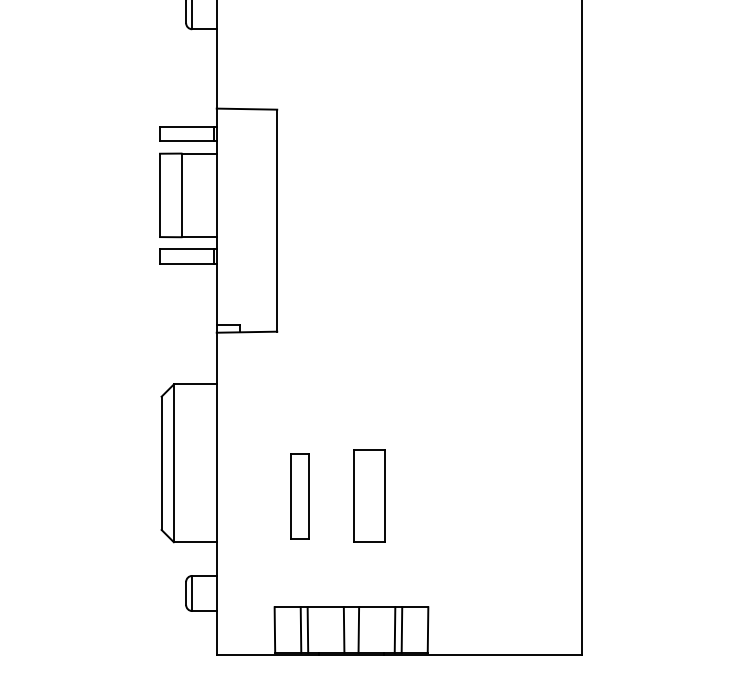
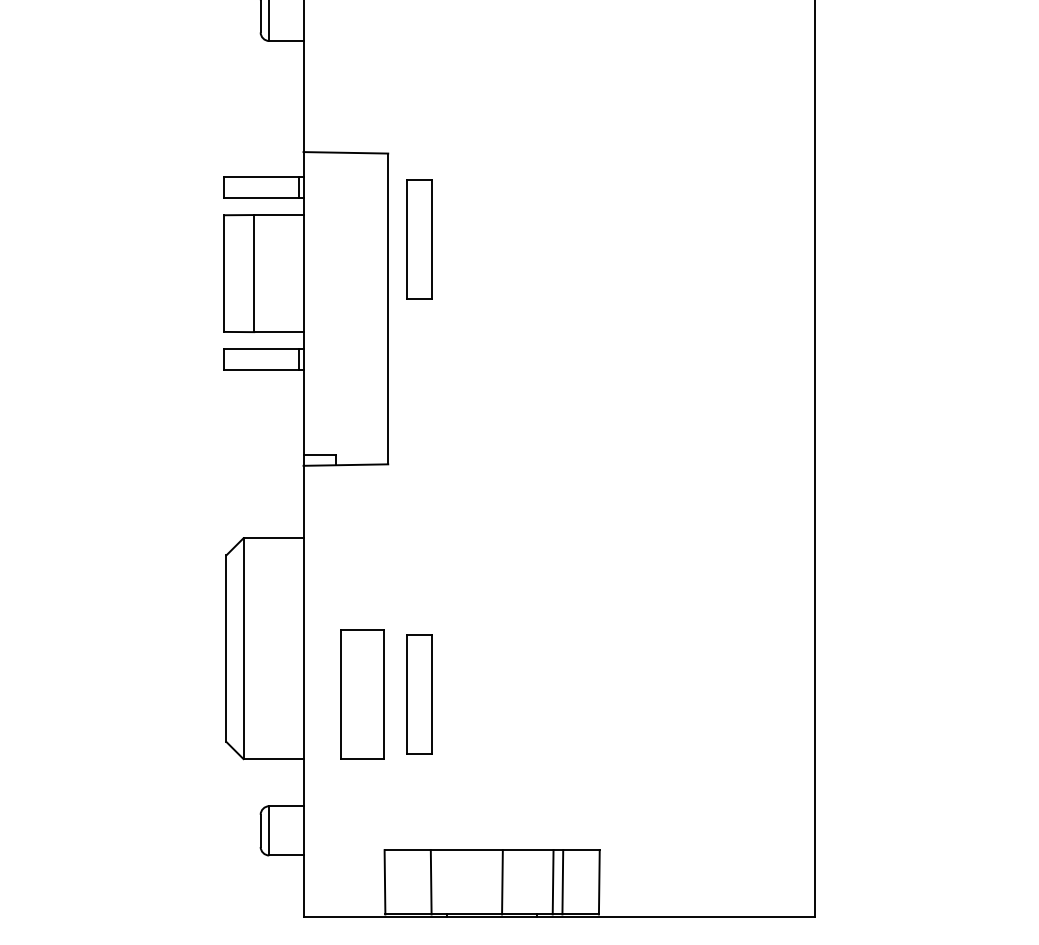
part: (299, 171) -> (419, 240), added
part: (369, 495) -> (362, 693), moved
line: (300, 630) -> (420, 882), removed
line: (343, 630) -> (481, 882), removed

